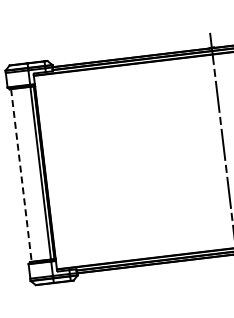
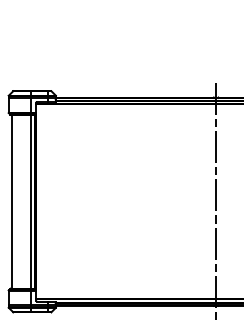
line: (20, 175) -> (11, 201), dashed -> solid

